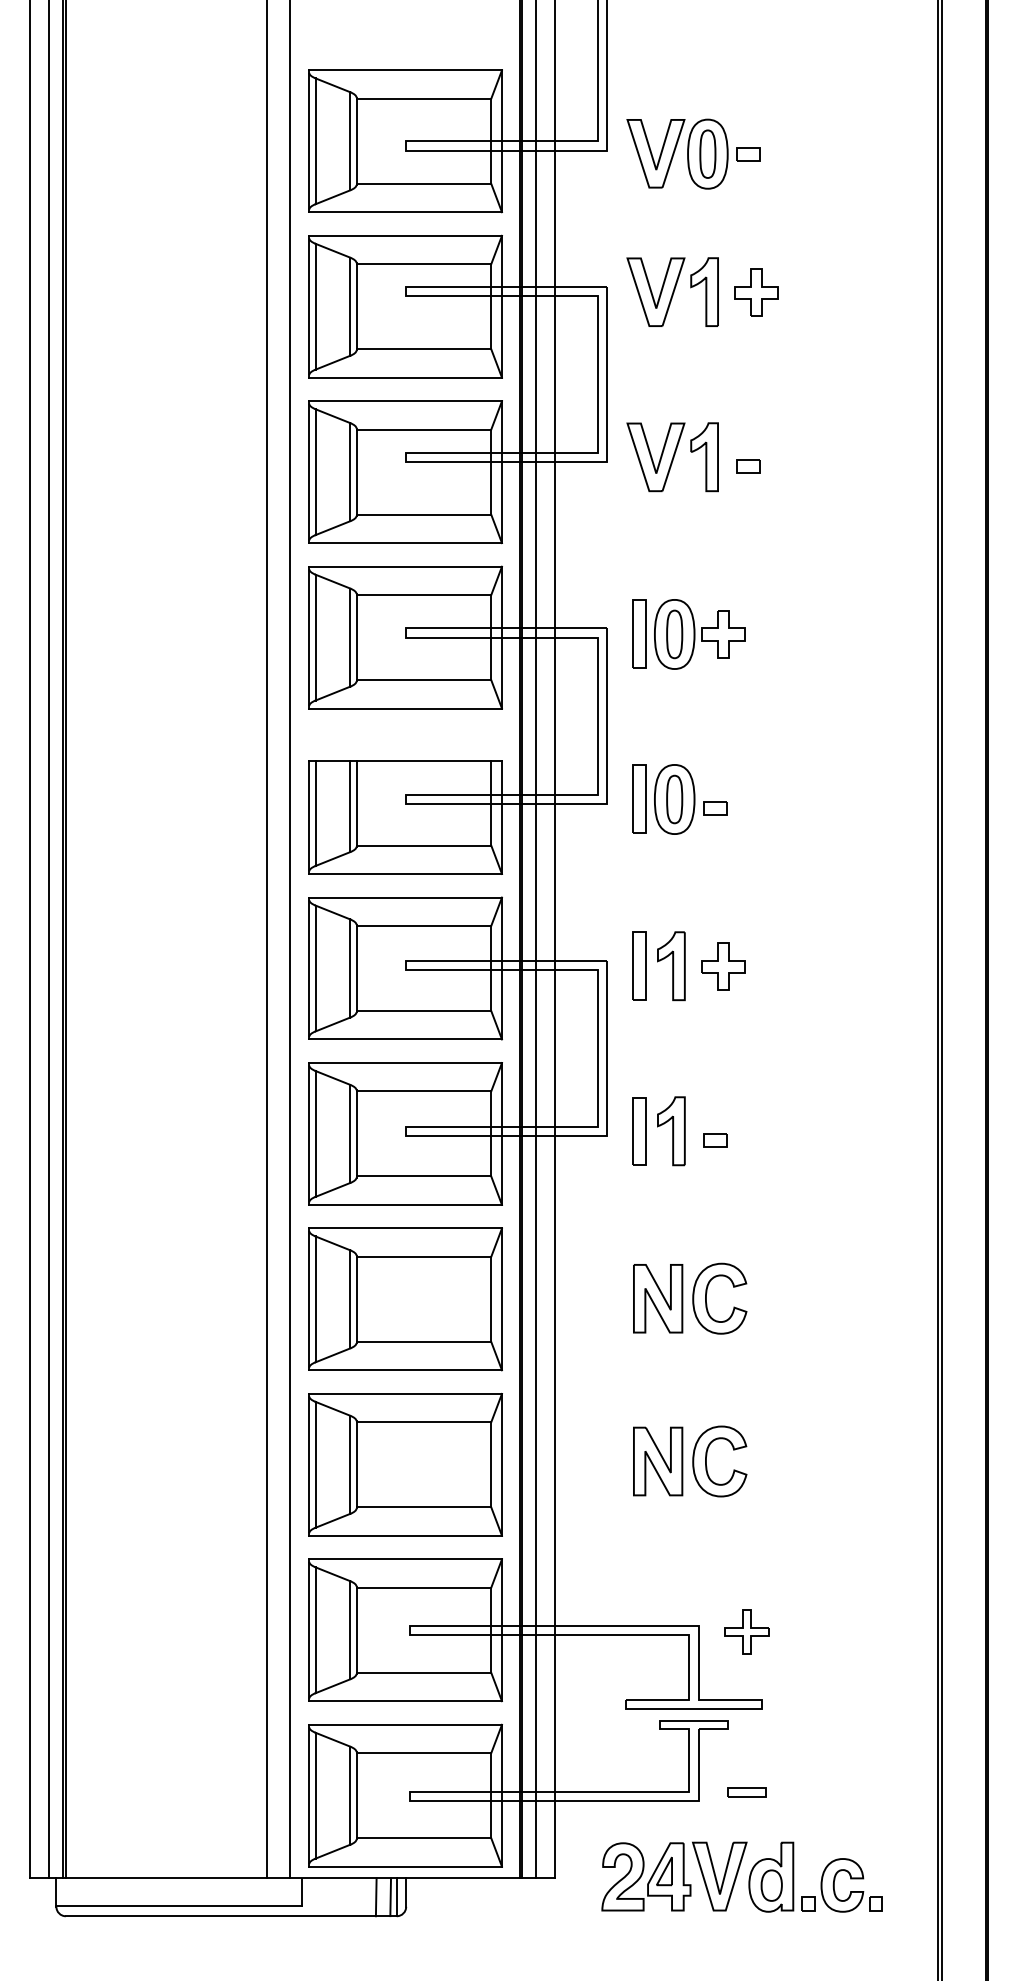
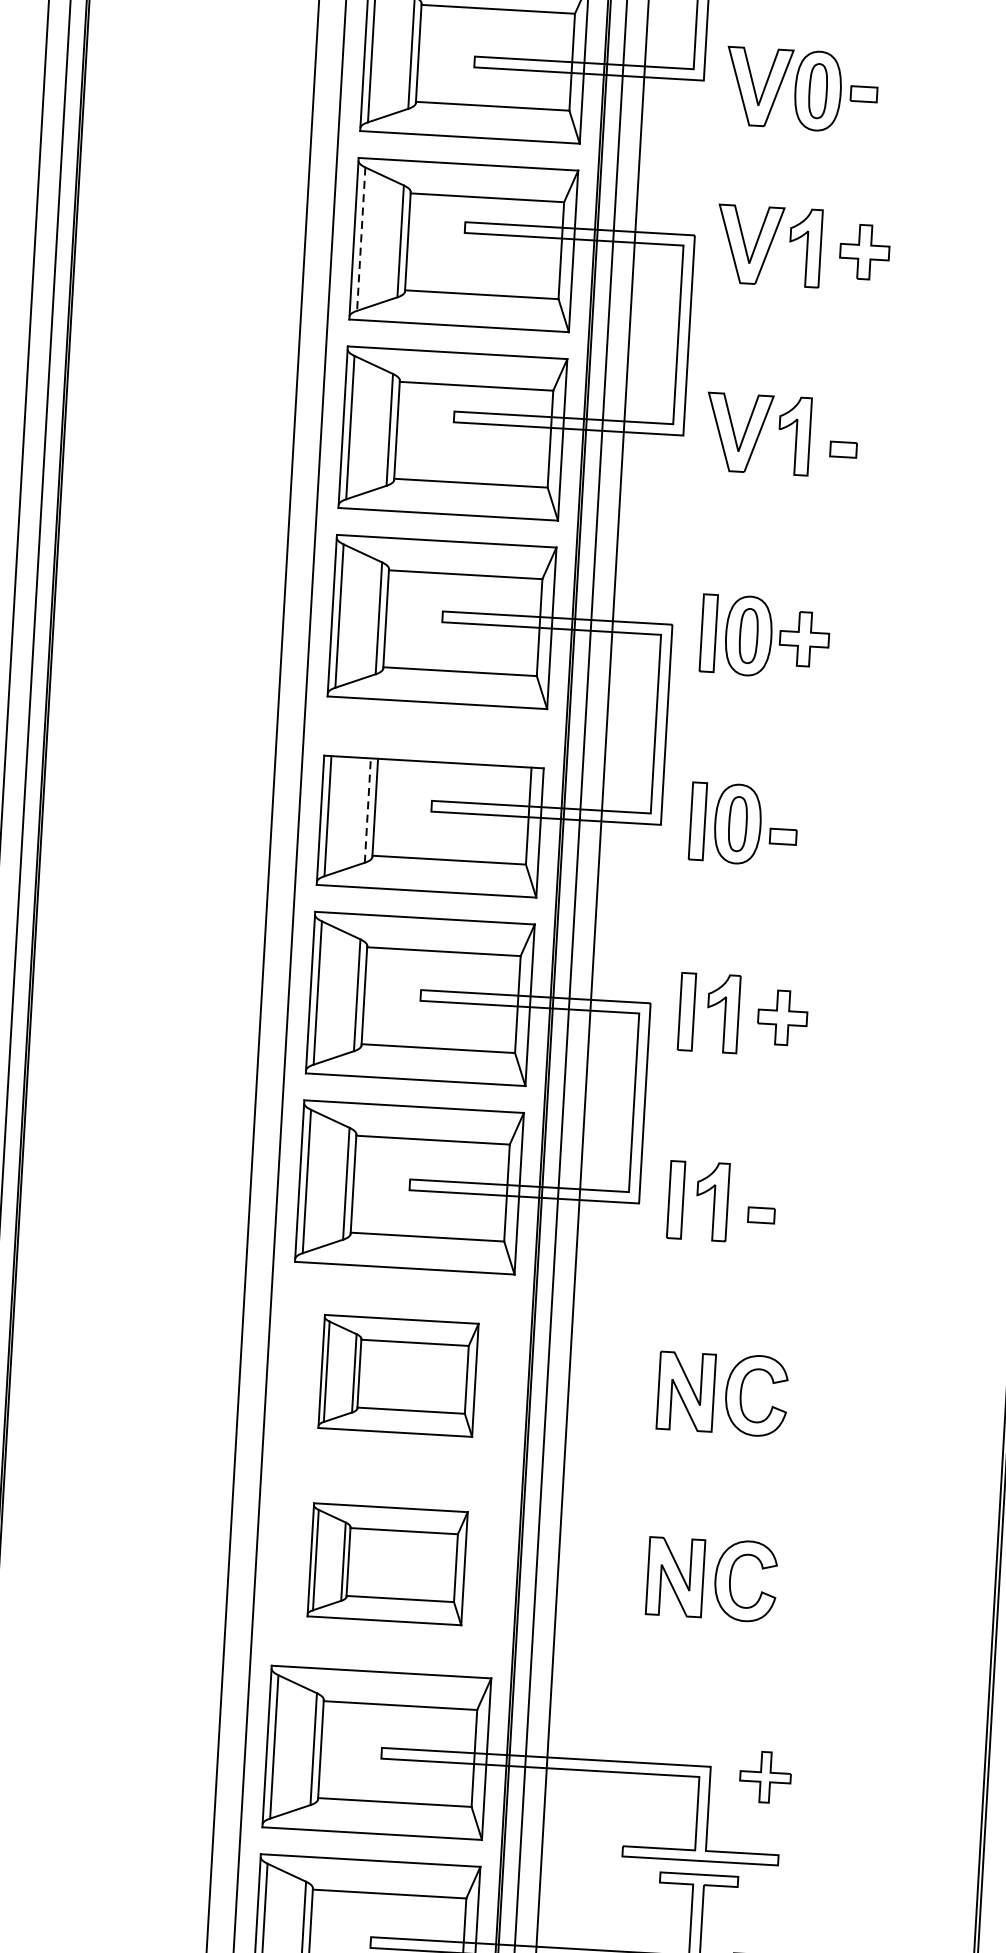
line: (315, 306) -> (361, 238), solid -> dashed
line: (350, 806) -> (368, 810), solid -> dashed
part: (405, 1299) -> (398, 1376), size x0.7
part: (405, 1464) -> (387, 1563), size x0.7

